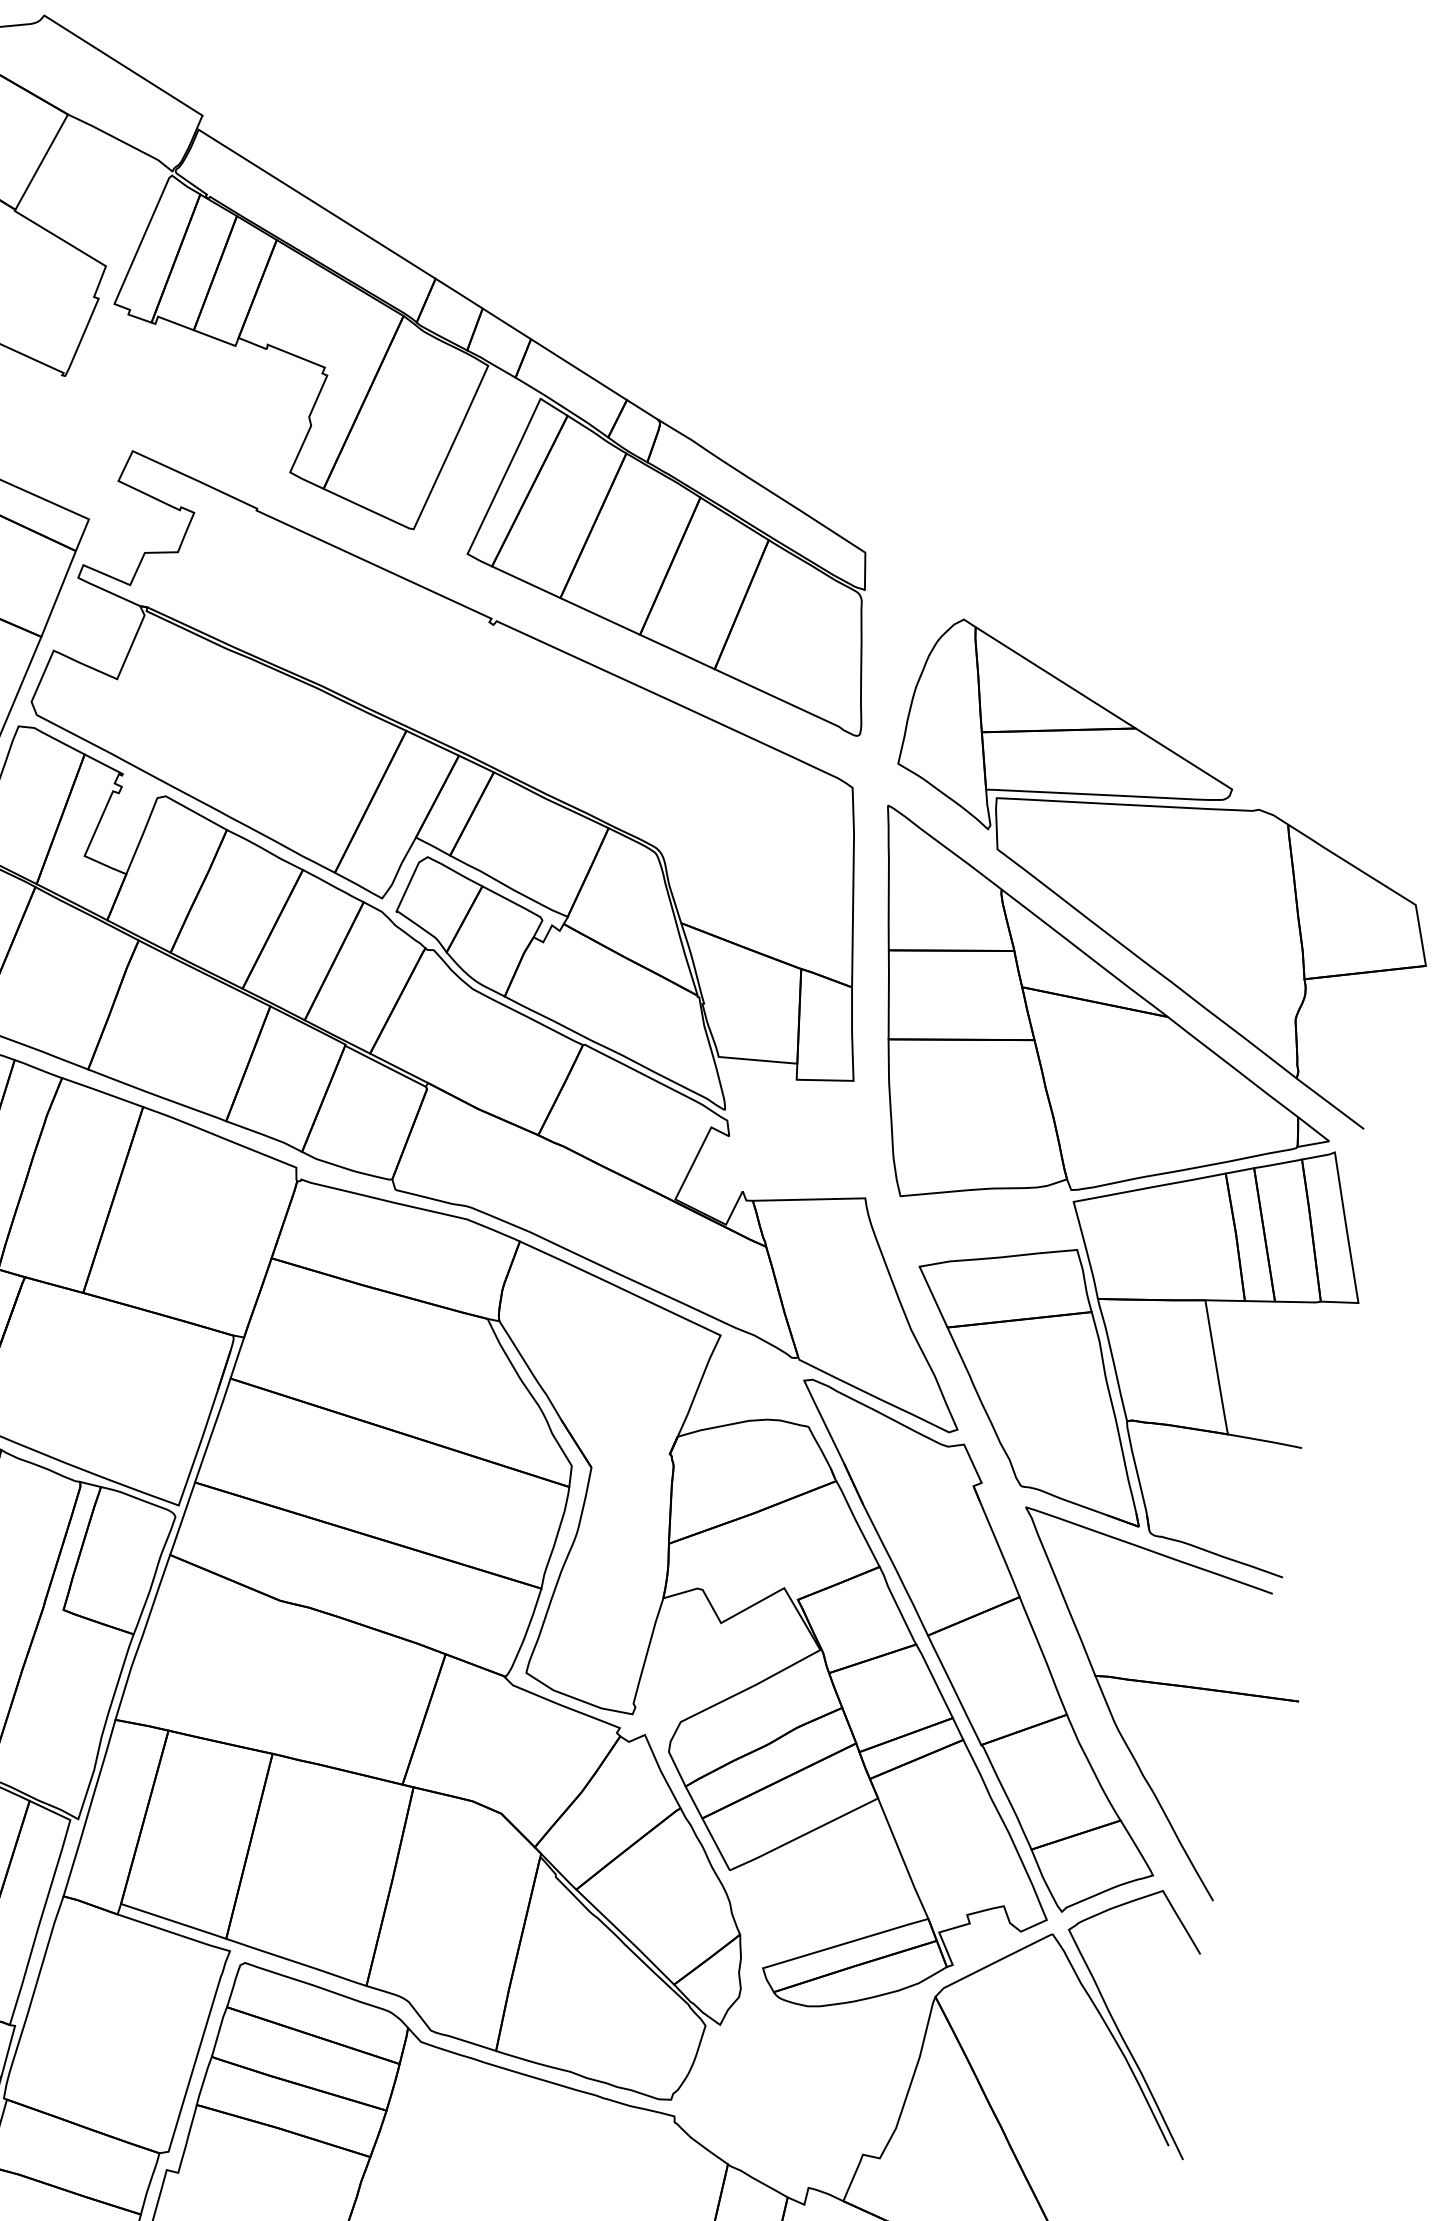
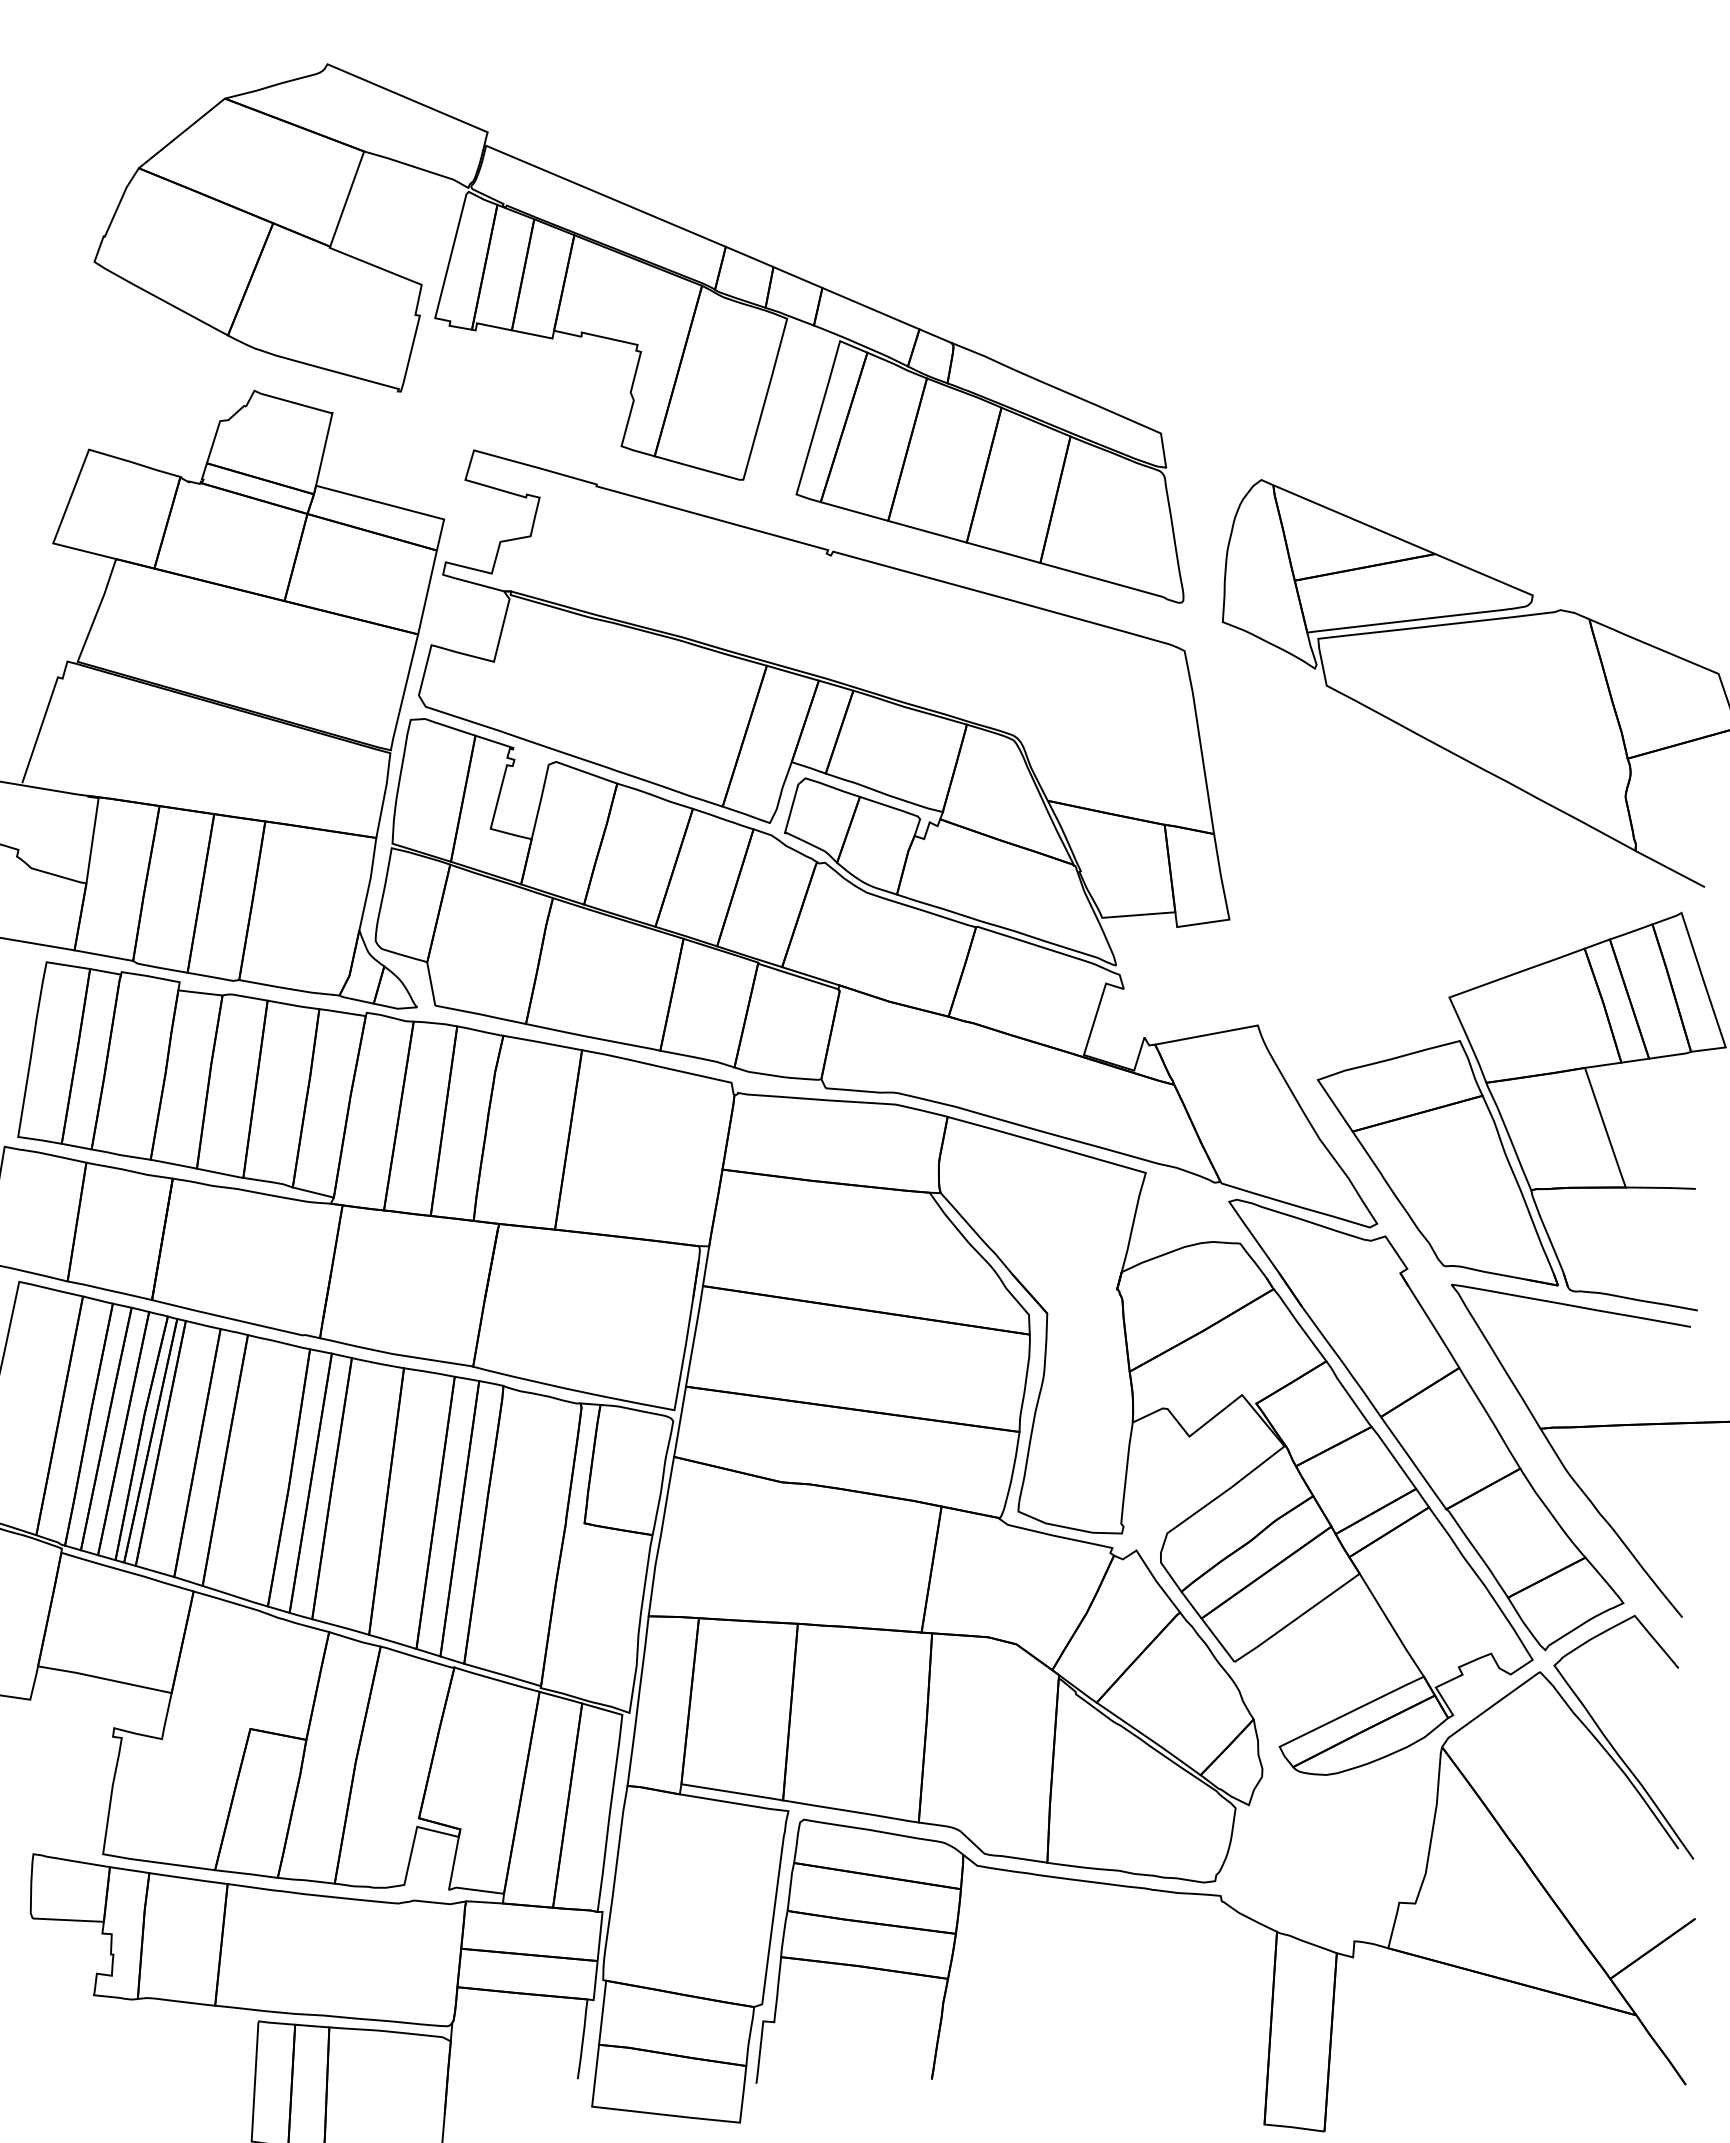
part: (1097, 1034) -> (1446, 840), removed

